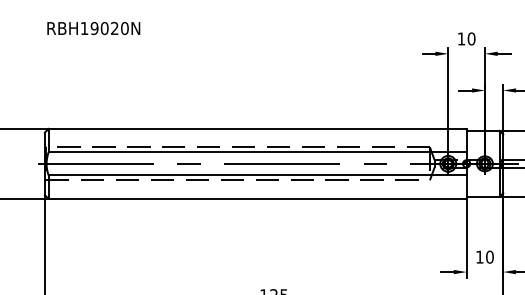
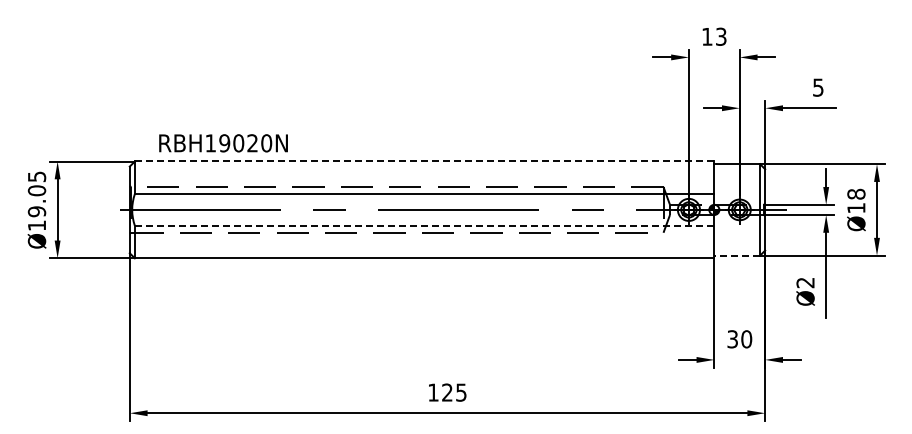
text: (93, 28) -> (223, 143), moved
text: (471, 38) -> (720, 36), 10 -> 13
line: (257, 128) -> (424, 161), solid -> dashed
line: (257, 175) -> (424, 225), solid -> dashed
line: (483, 196) -> (737, 255), solid -> dashed
text: (479, 257) -> (732, 339), 10 -> 30

